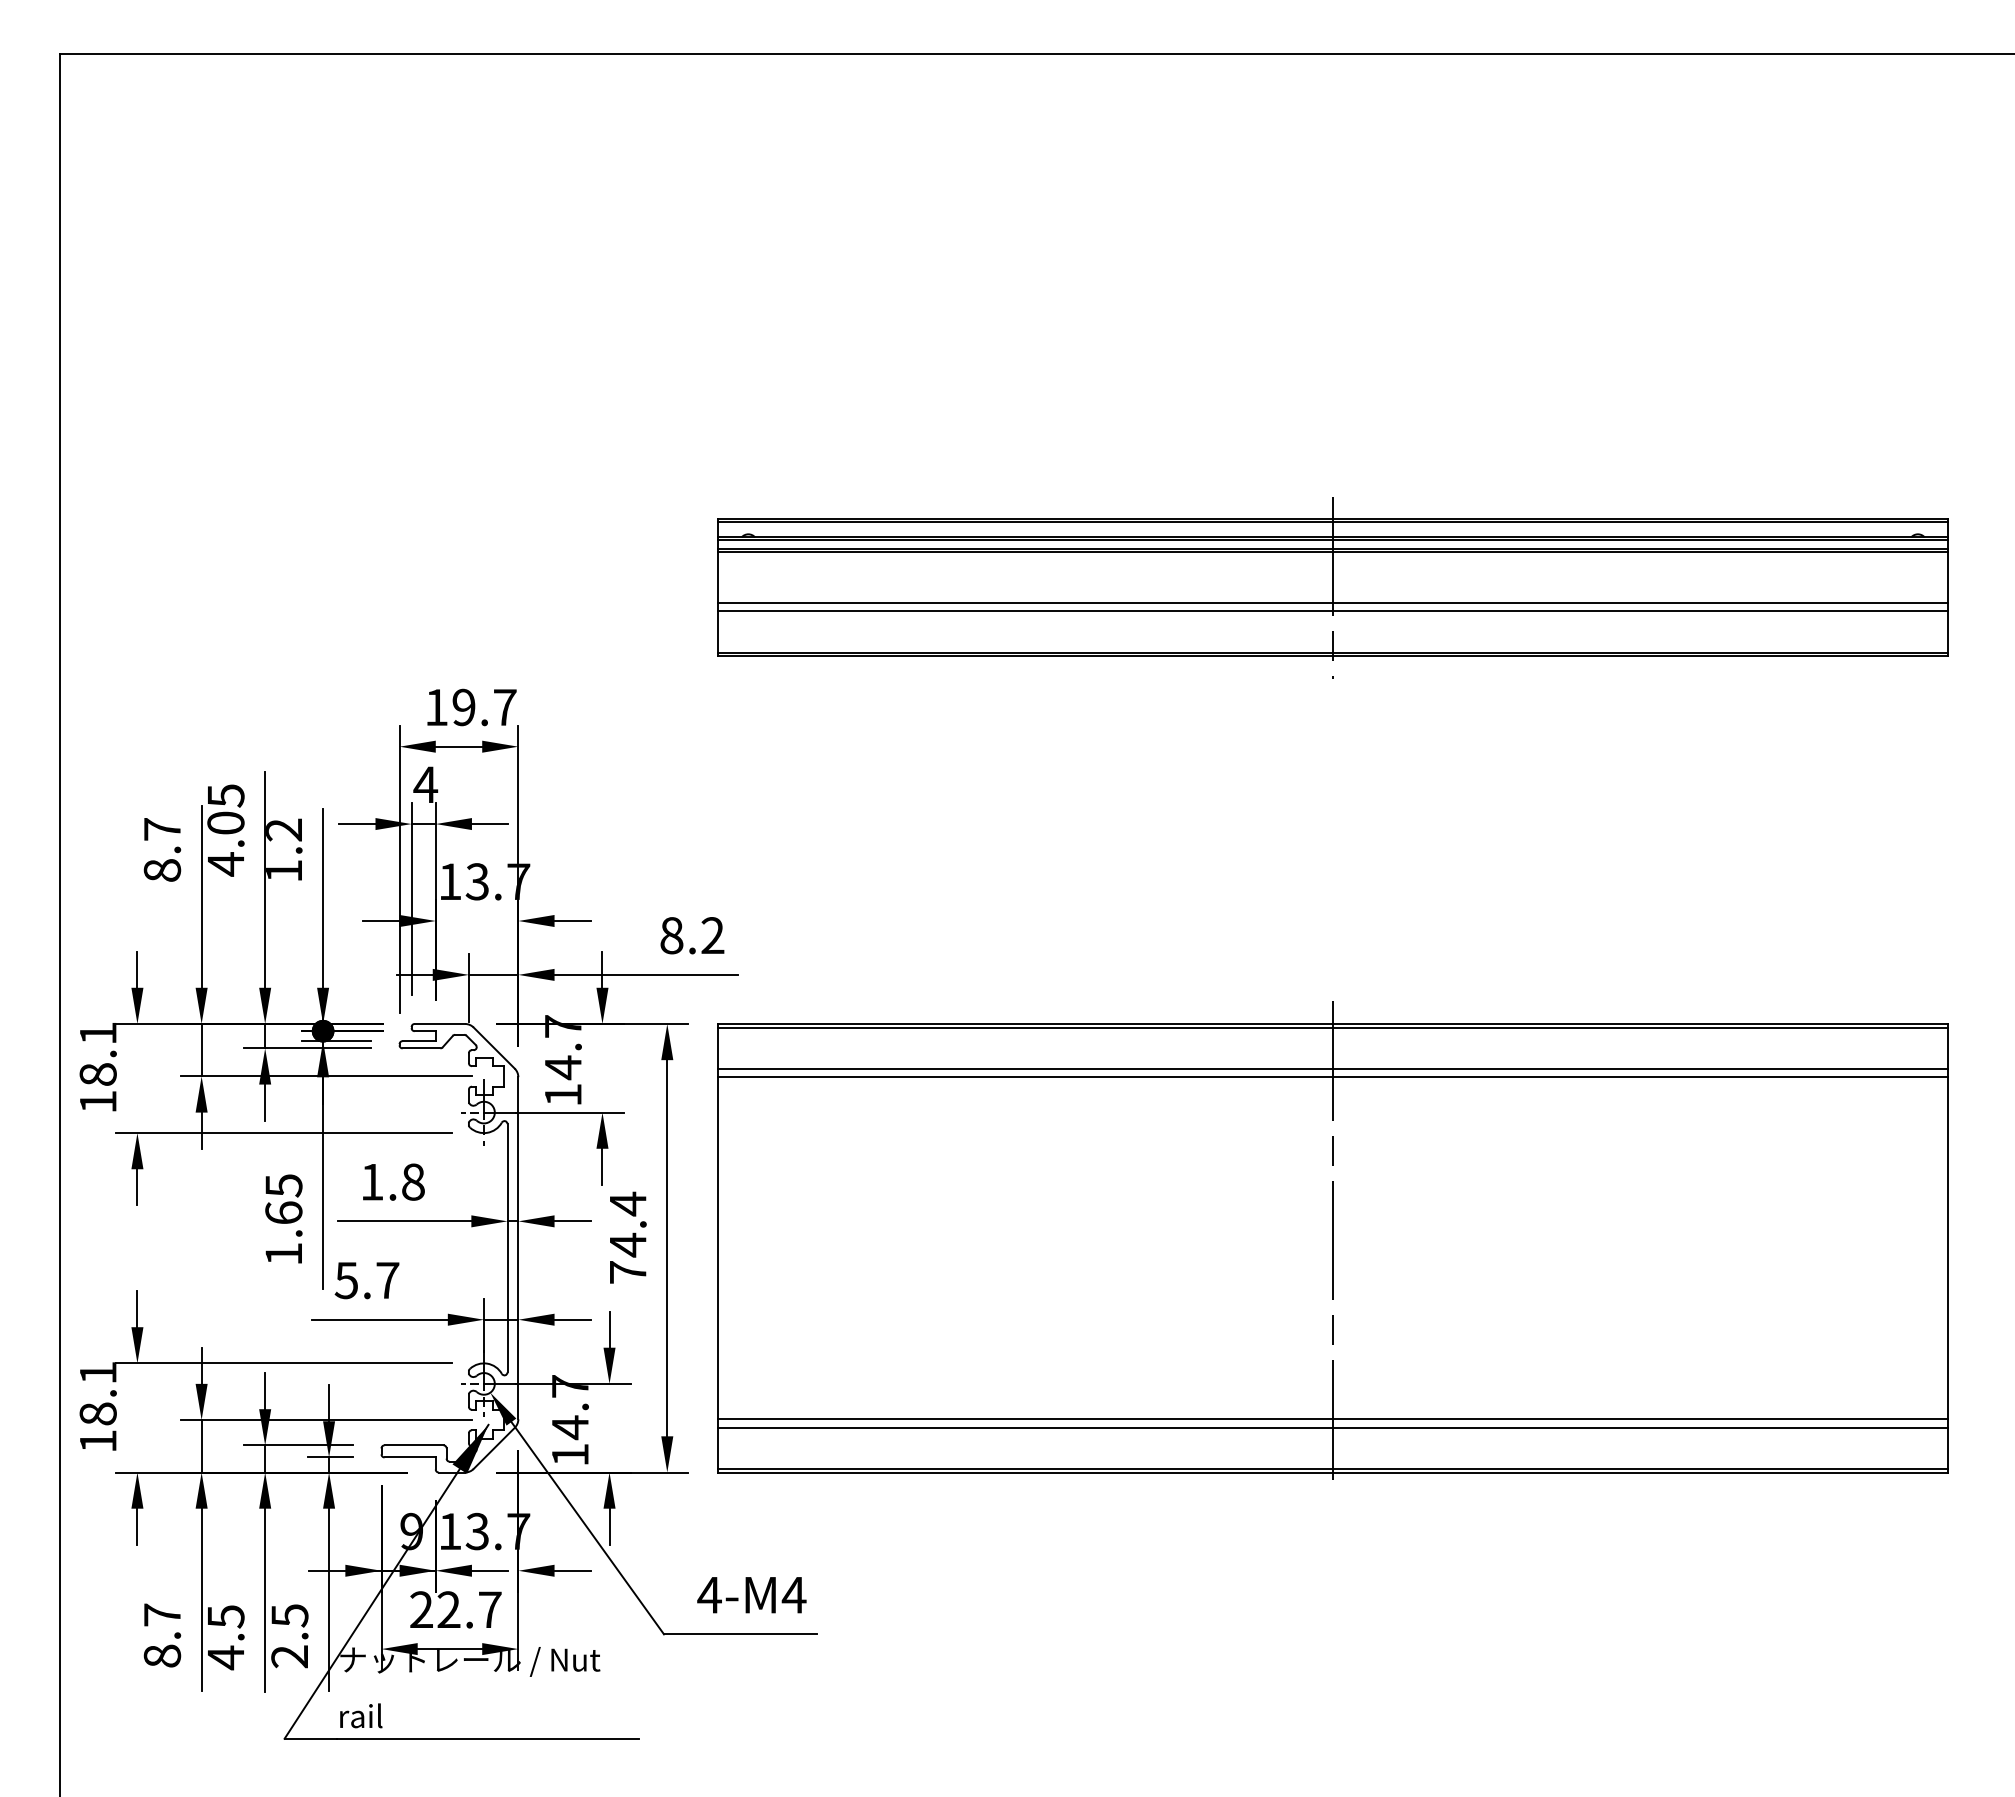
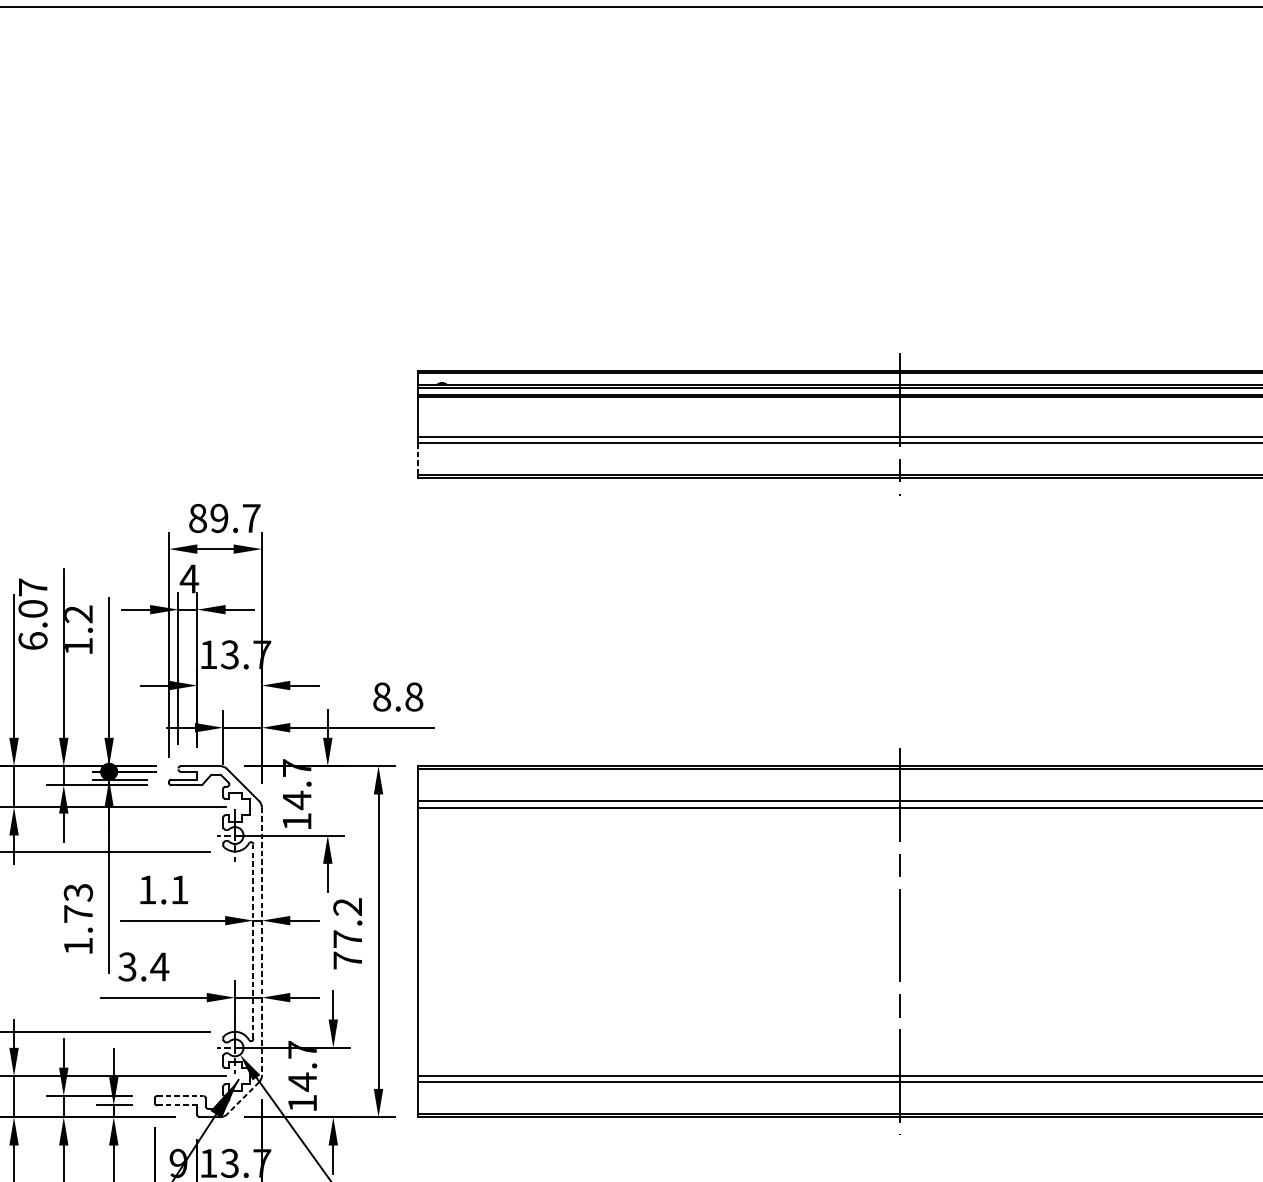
line: (718, 632) -> (418, 459), solid -> dashed
text: (436, 707) -> (197, 518), 19.7 -> 89.7
text: (225, 830) -> (32, 614), 4.05 -> 6.07
text: (712, 935) -> (413, 696), 8.2 -> 8.8
text: (413, 1181) -> (179, 889), 1.8 -> 1.1
text: (283, 1199) -> (78, 903), 1.65 -> 1.73
text: (627, 1224) -> (347, 923), 74.4 -> 77.2
line: (507, 1247) -> (253, 941), solid -> dashed
line: (518, 1248) -> (262, 941), solid -> dashed
text: (367, 1280) -> (143, 966), 5.7 -> 3.4
line: (414, 1445) -> (180, 1096), solid -> dashed
line: (493, 1448) -> (242, 1098), solid -> dashed
line: (410, 1457) -> (177, 1105), solid -> dashed

